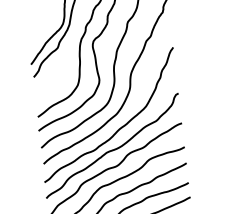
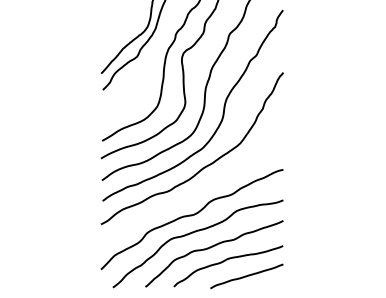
curve: (113, 149) -> (192, 192), removed

